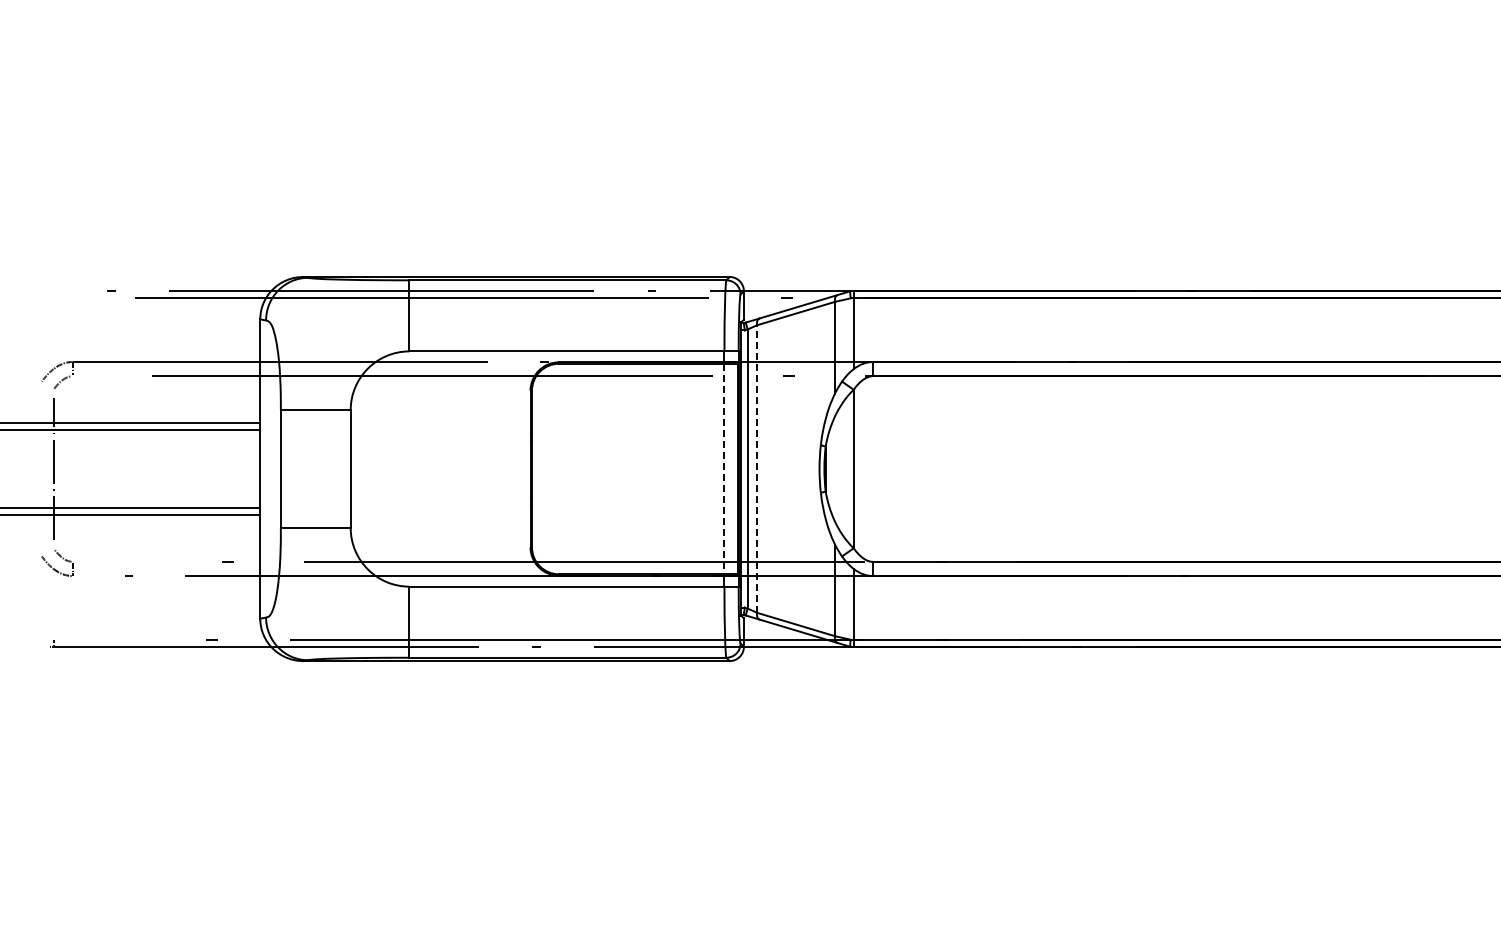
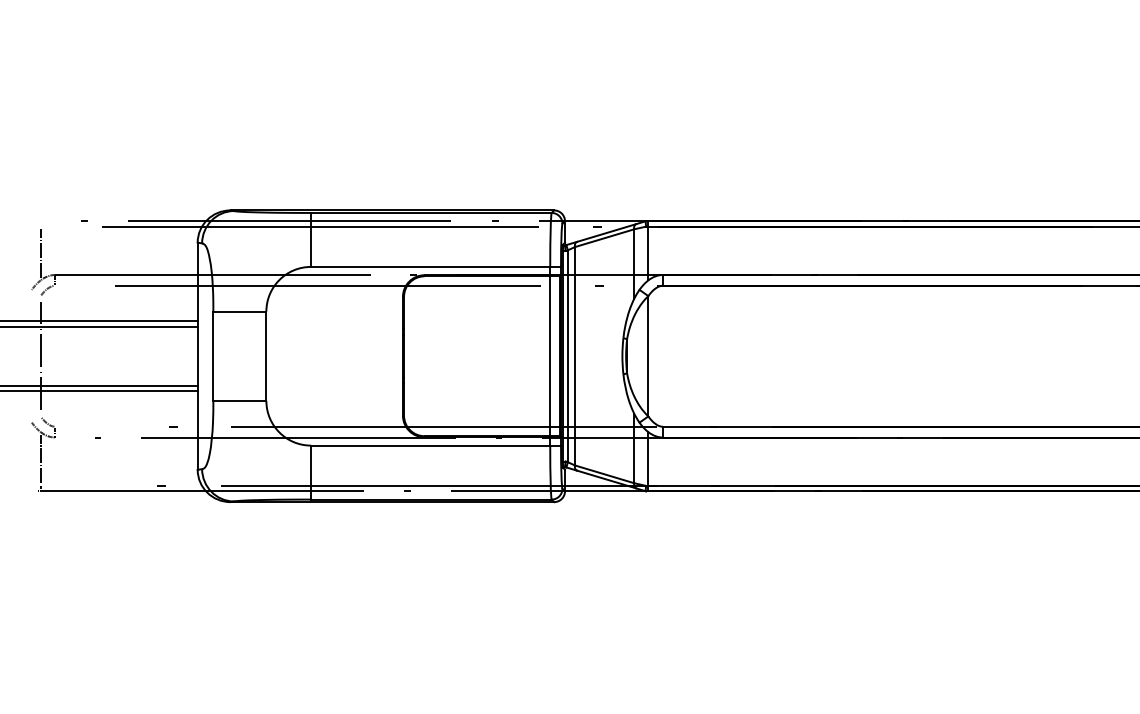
line: (53, 333) -> (40, 253), added
line: (723, 469) -> (549, 356), dashed -> solid
line: (757, 469) -> (575, 356), dashed -> solid
line: (53, 604) -> (40, 459), added

